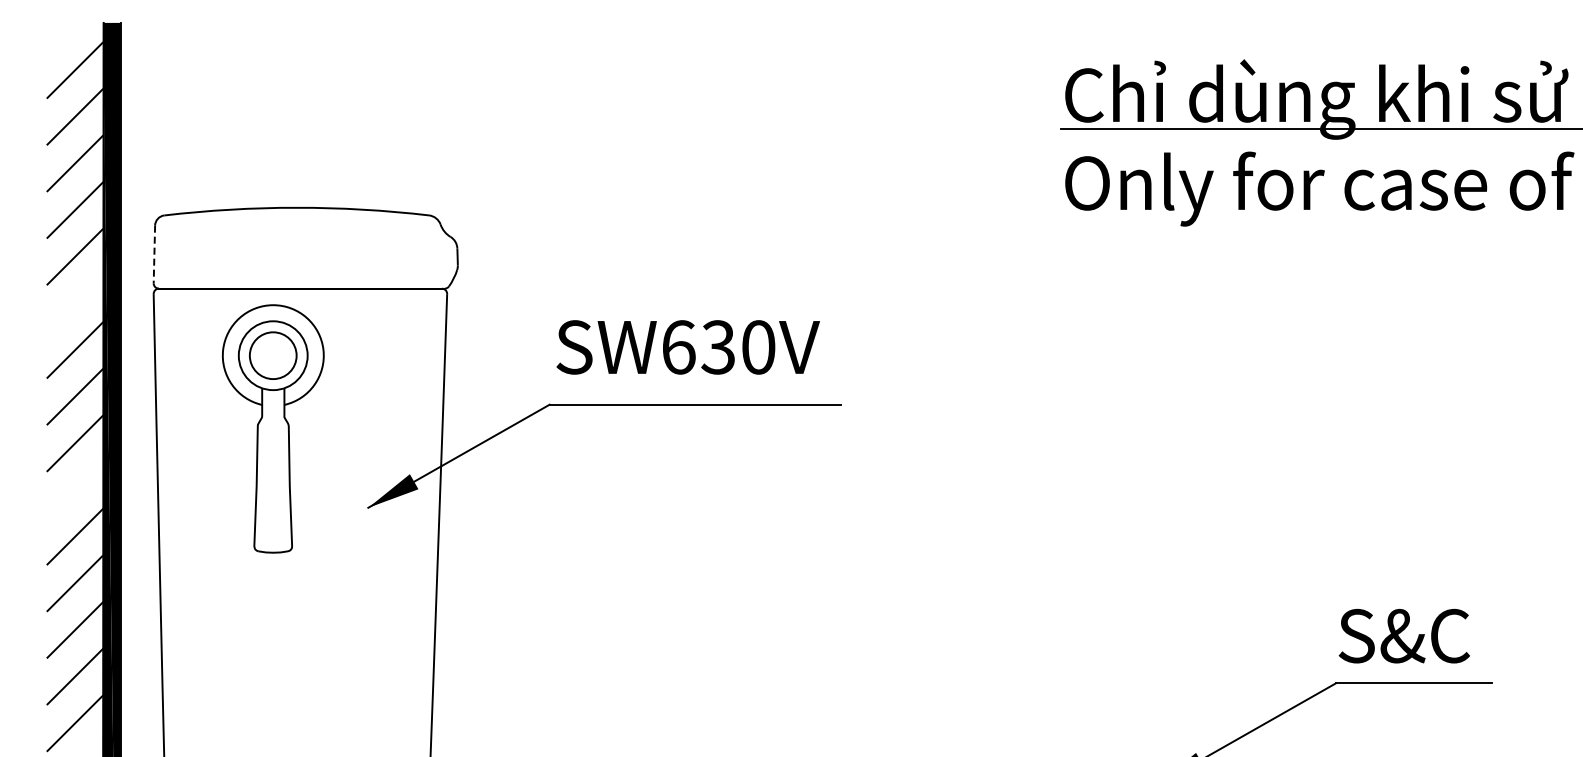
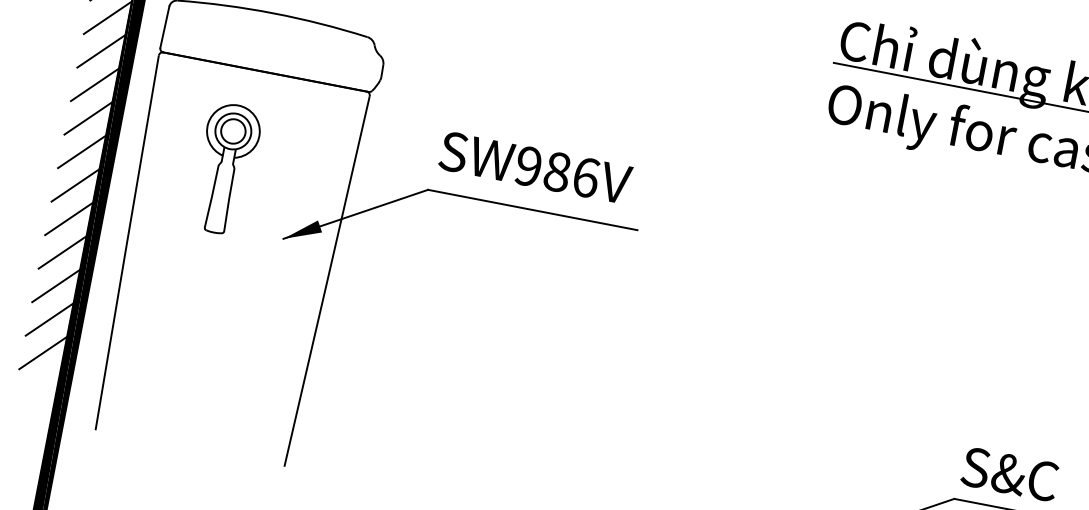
line: (154, 254) -> (164, 27), dashed -> solid
line: (74, 303) -> (100, 51), added
text: (718, 347) -> (557, 172), SW630V -> SW986V
part: (273, 428) -> (226, 168), size x0.71
line: (74, 489) -> (74, 185), added

